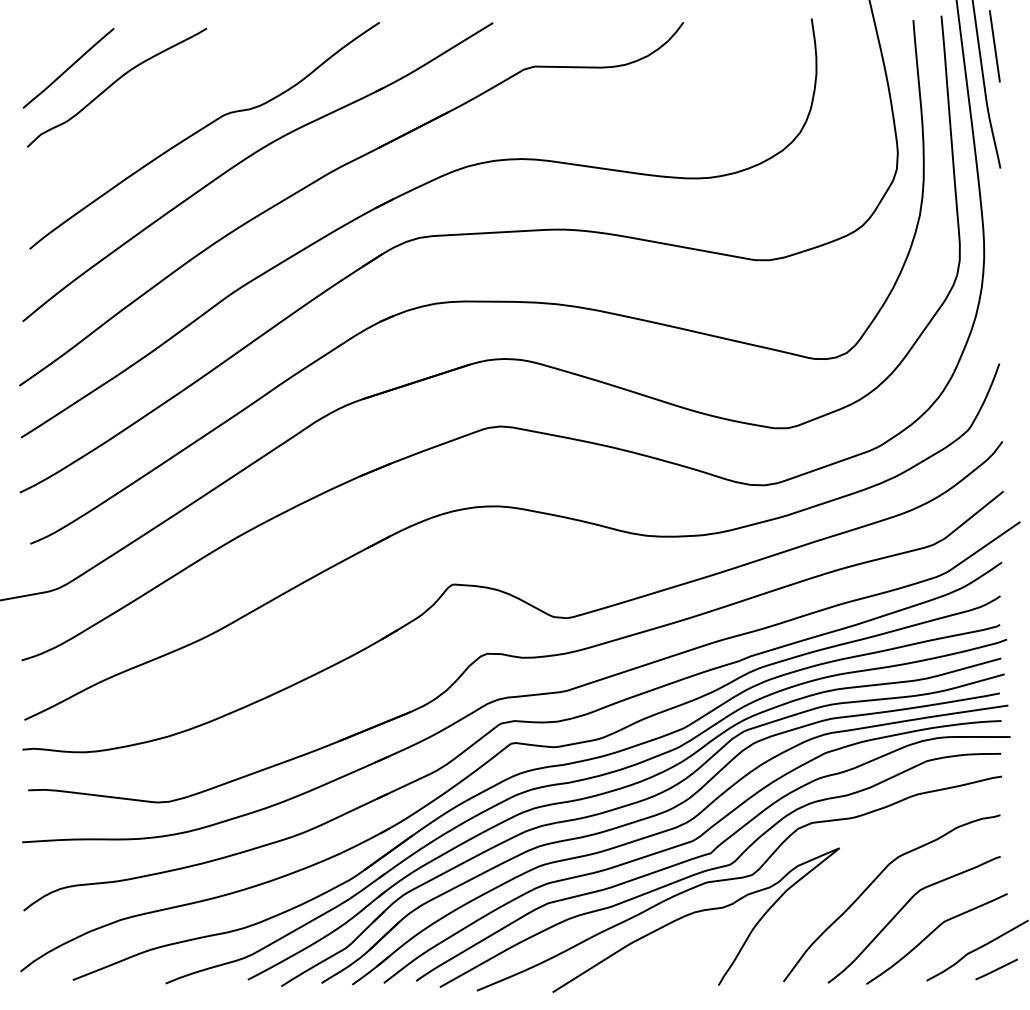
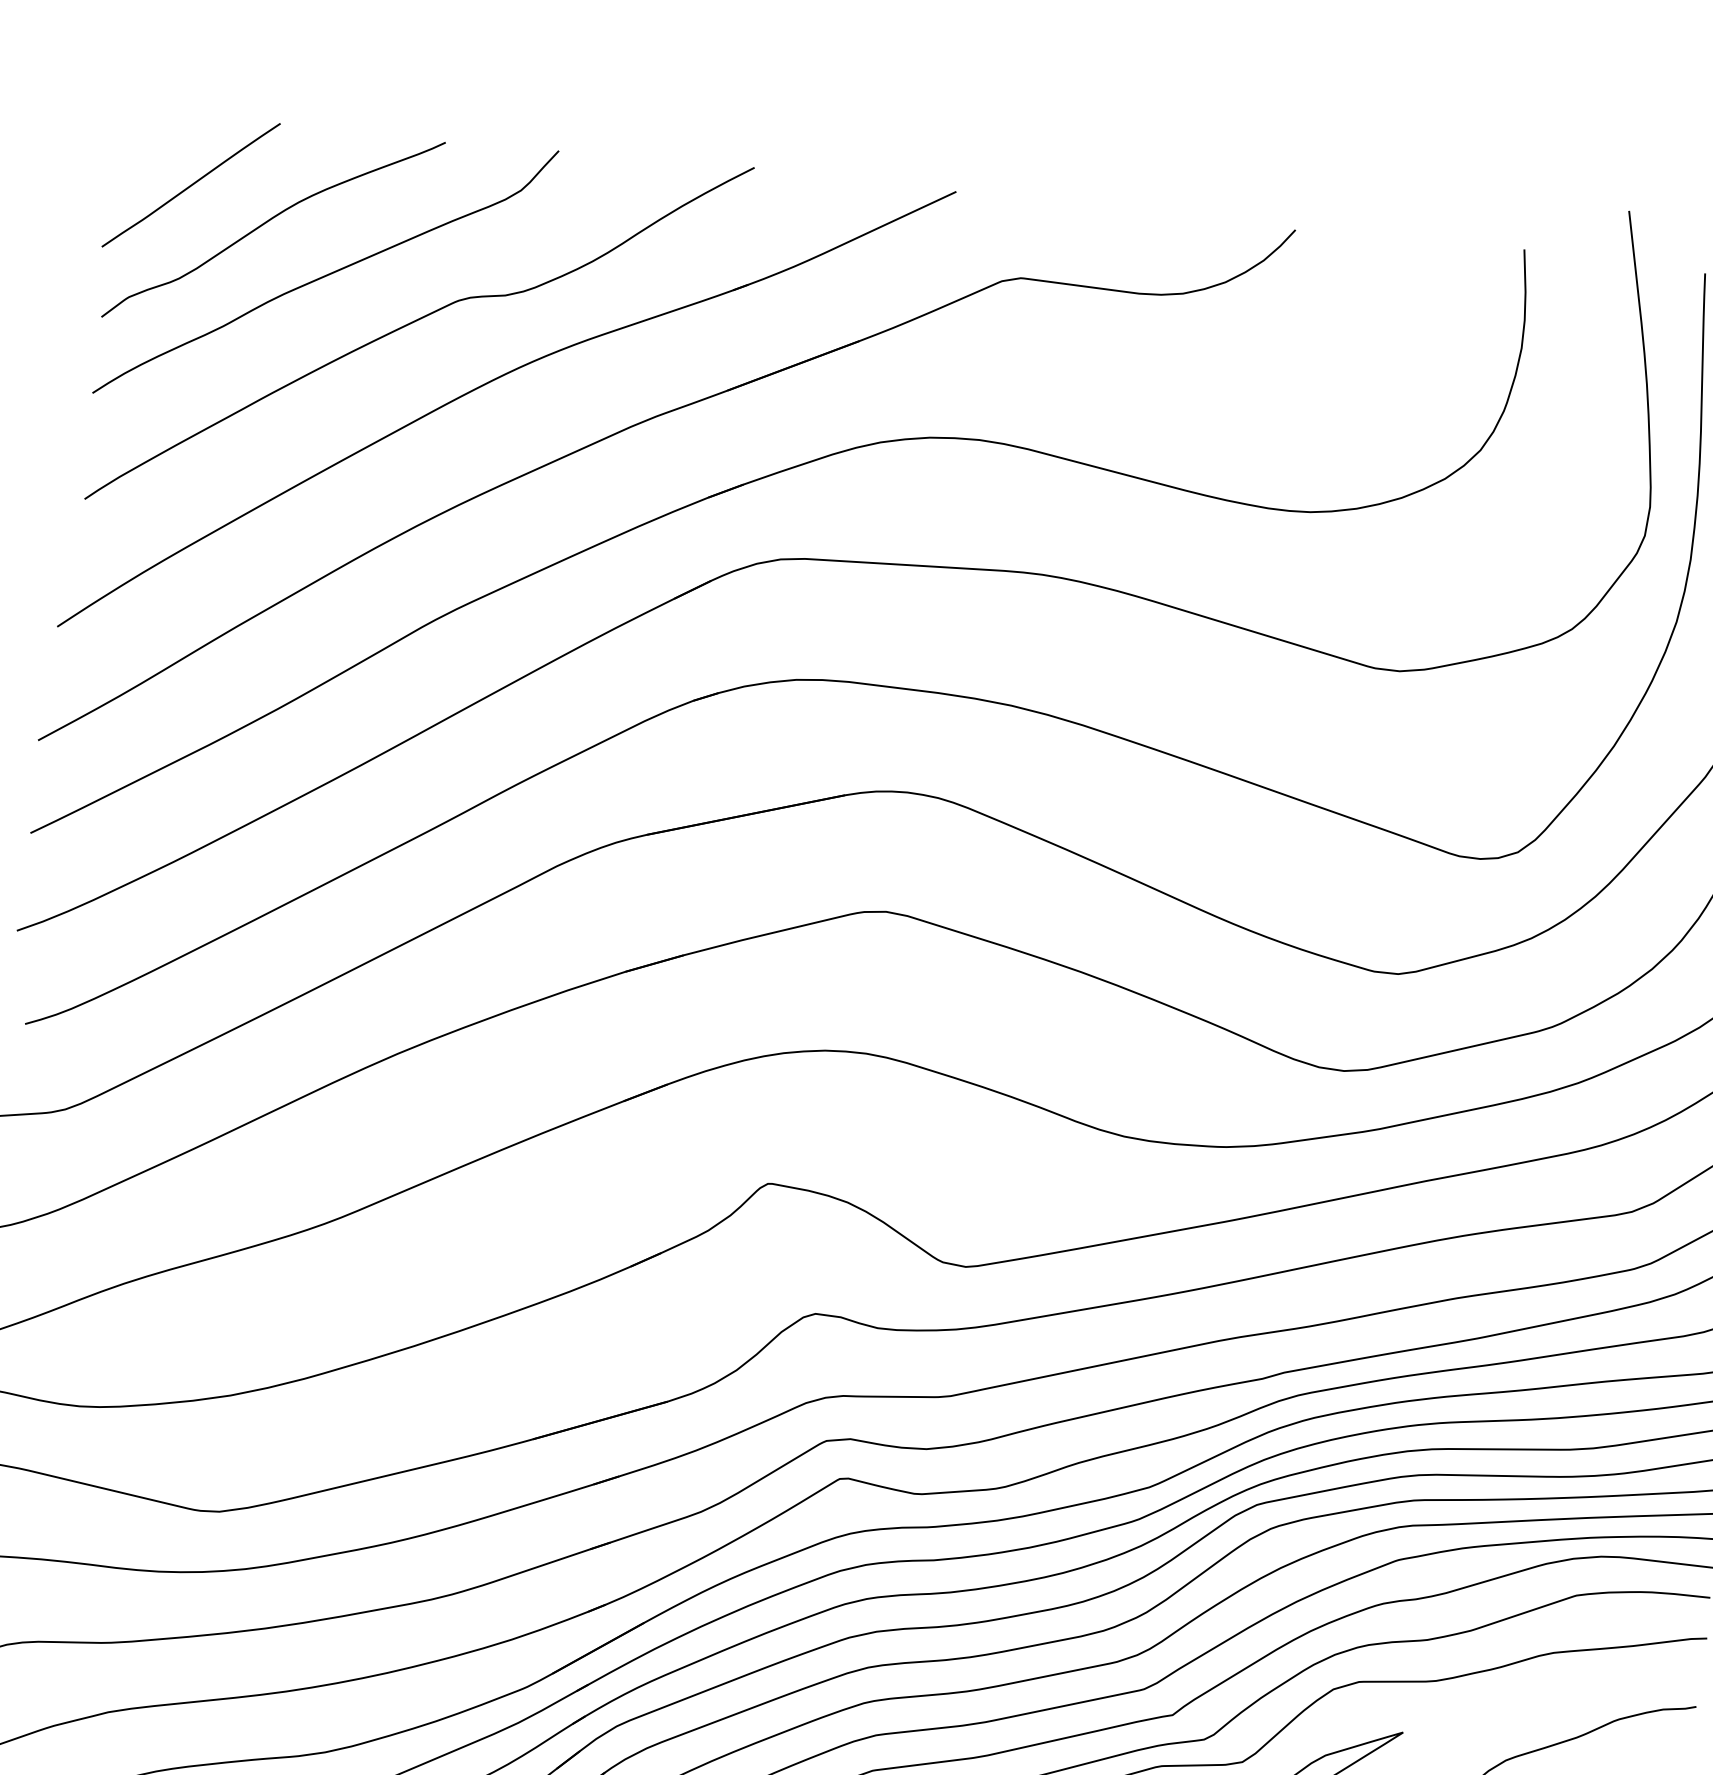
curve: (149, 108) -> (326, 273), added

